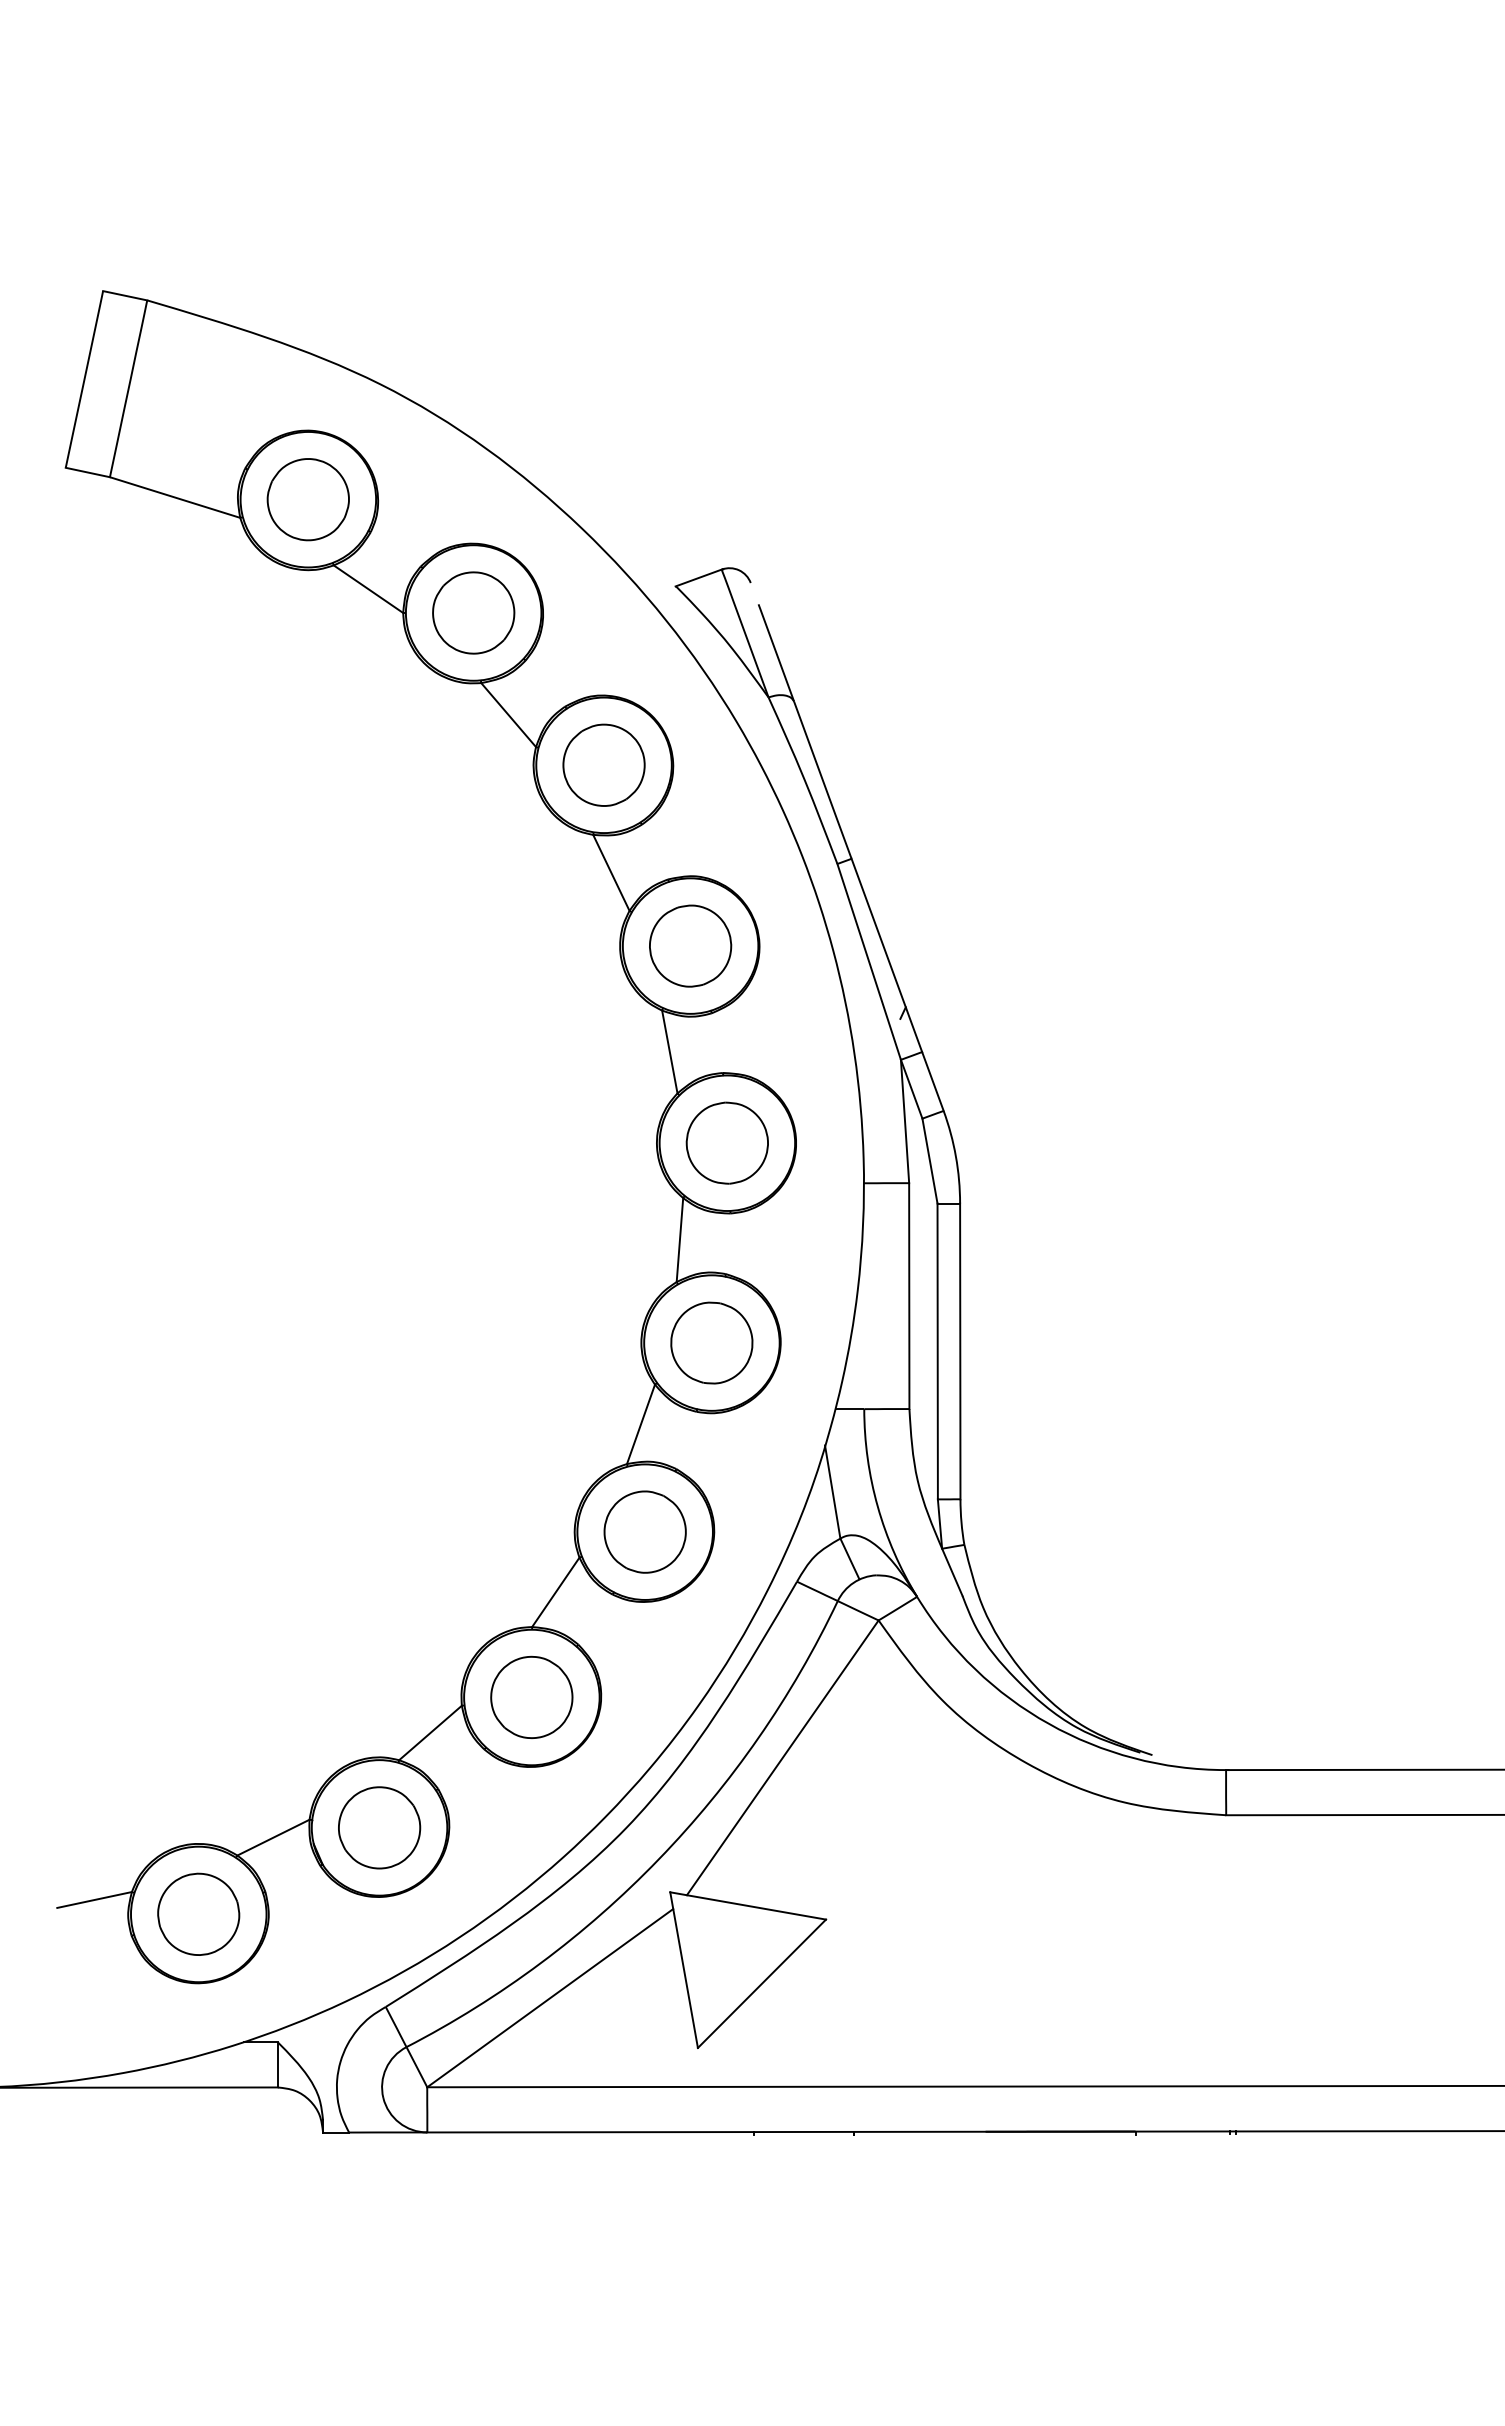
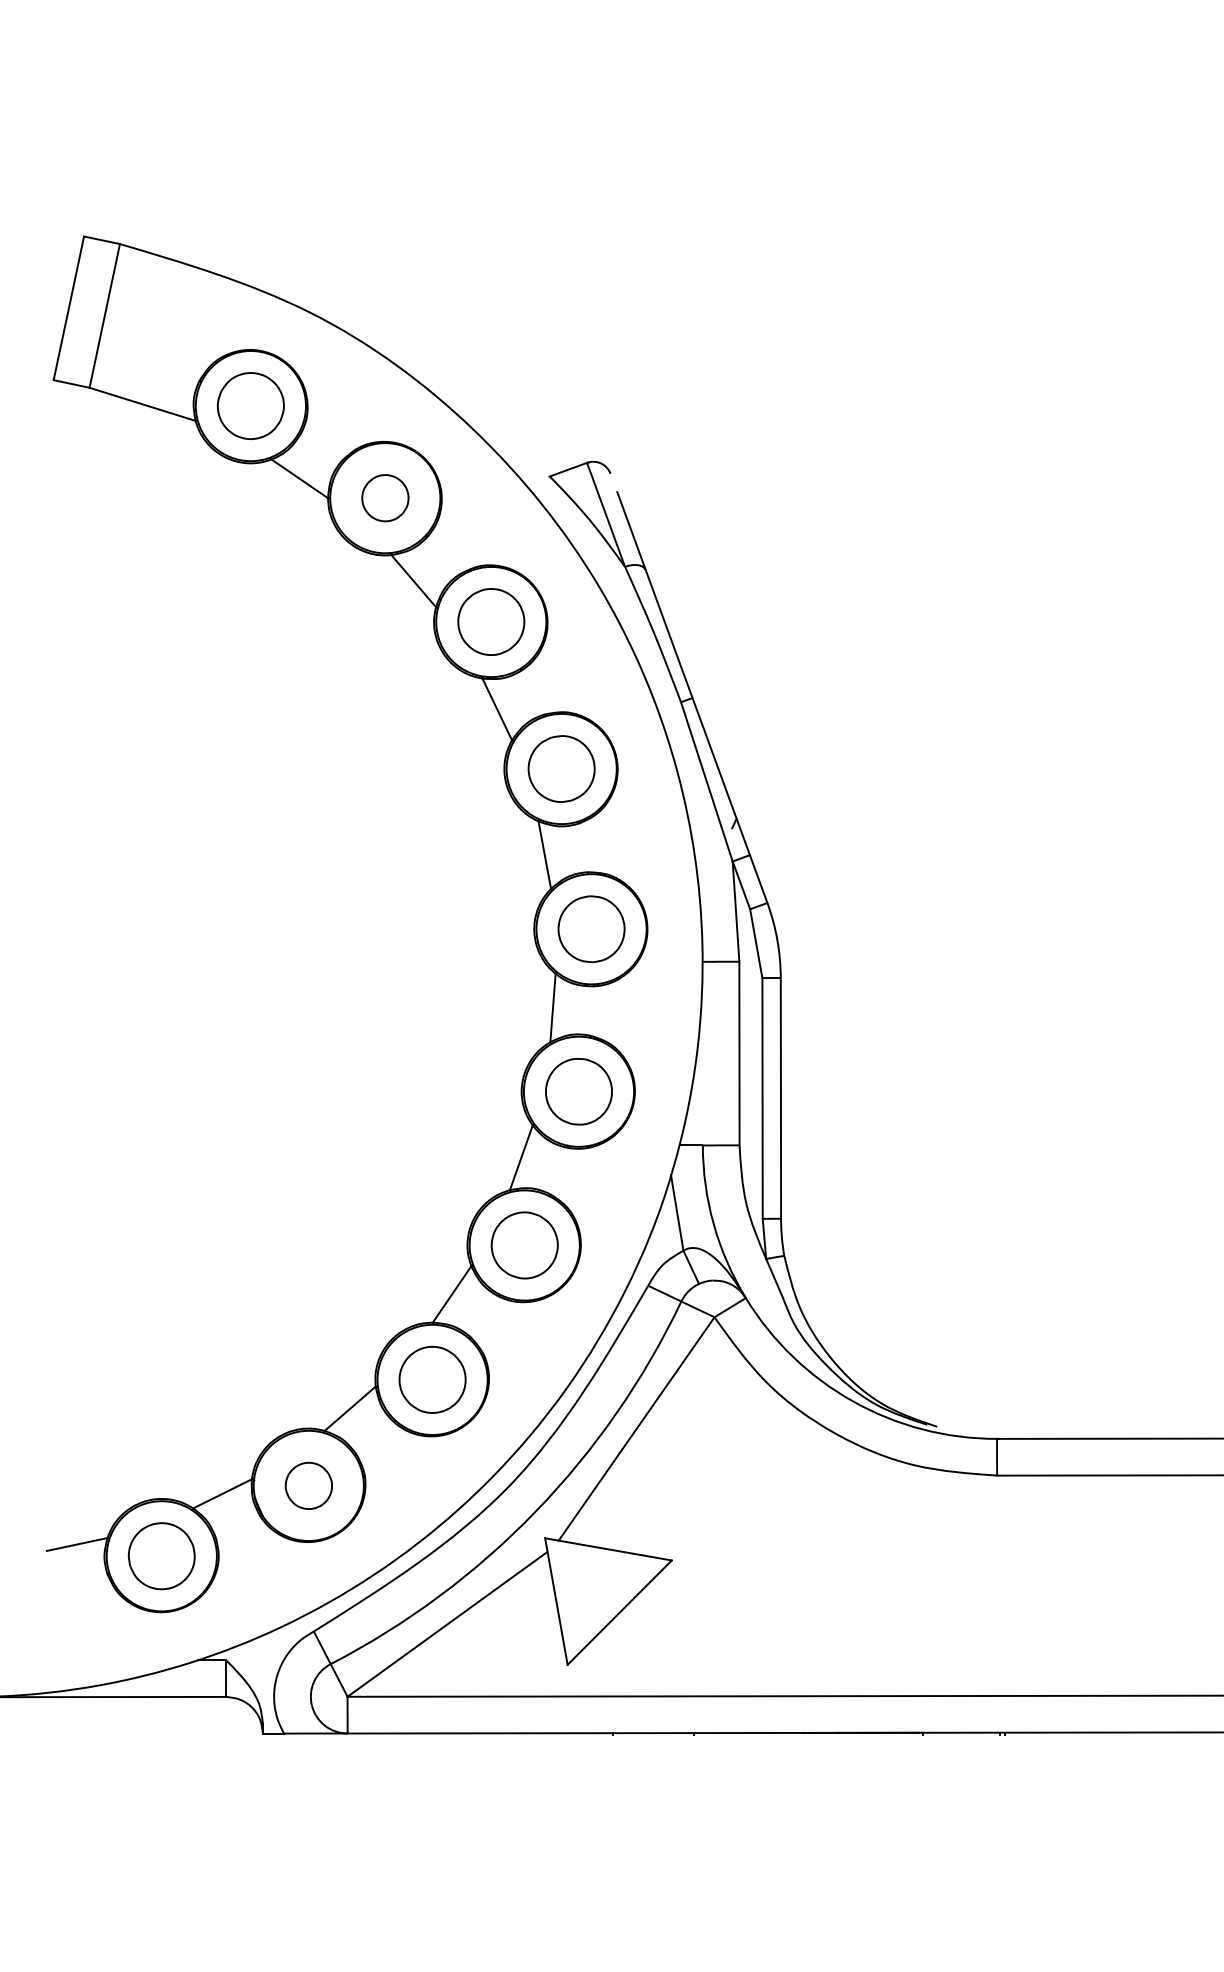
part: (473, 612) -> (385, 497), size x0.7
part: (379, 1827) -> (308, 1485), size x0.7

